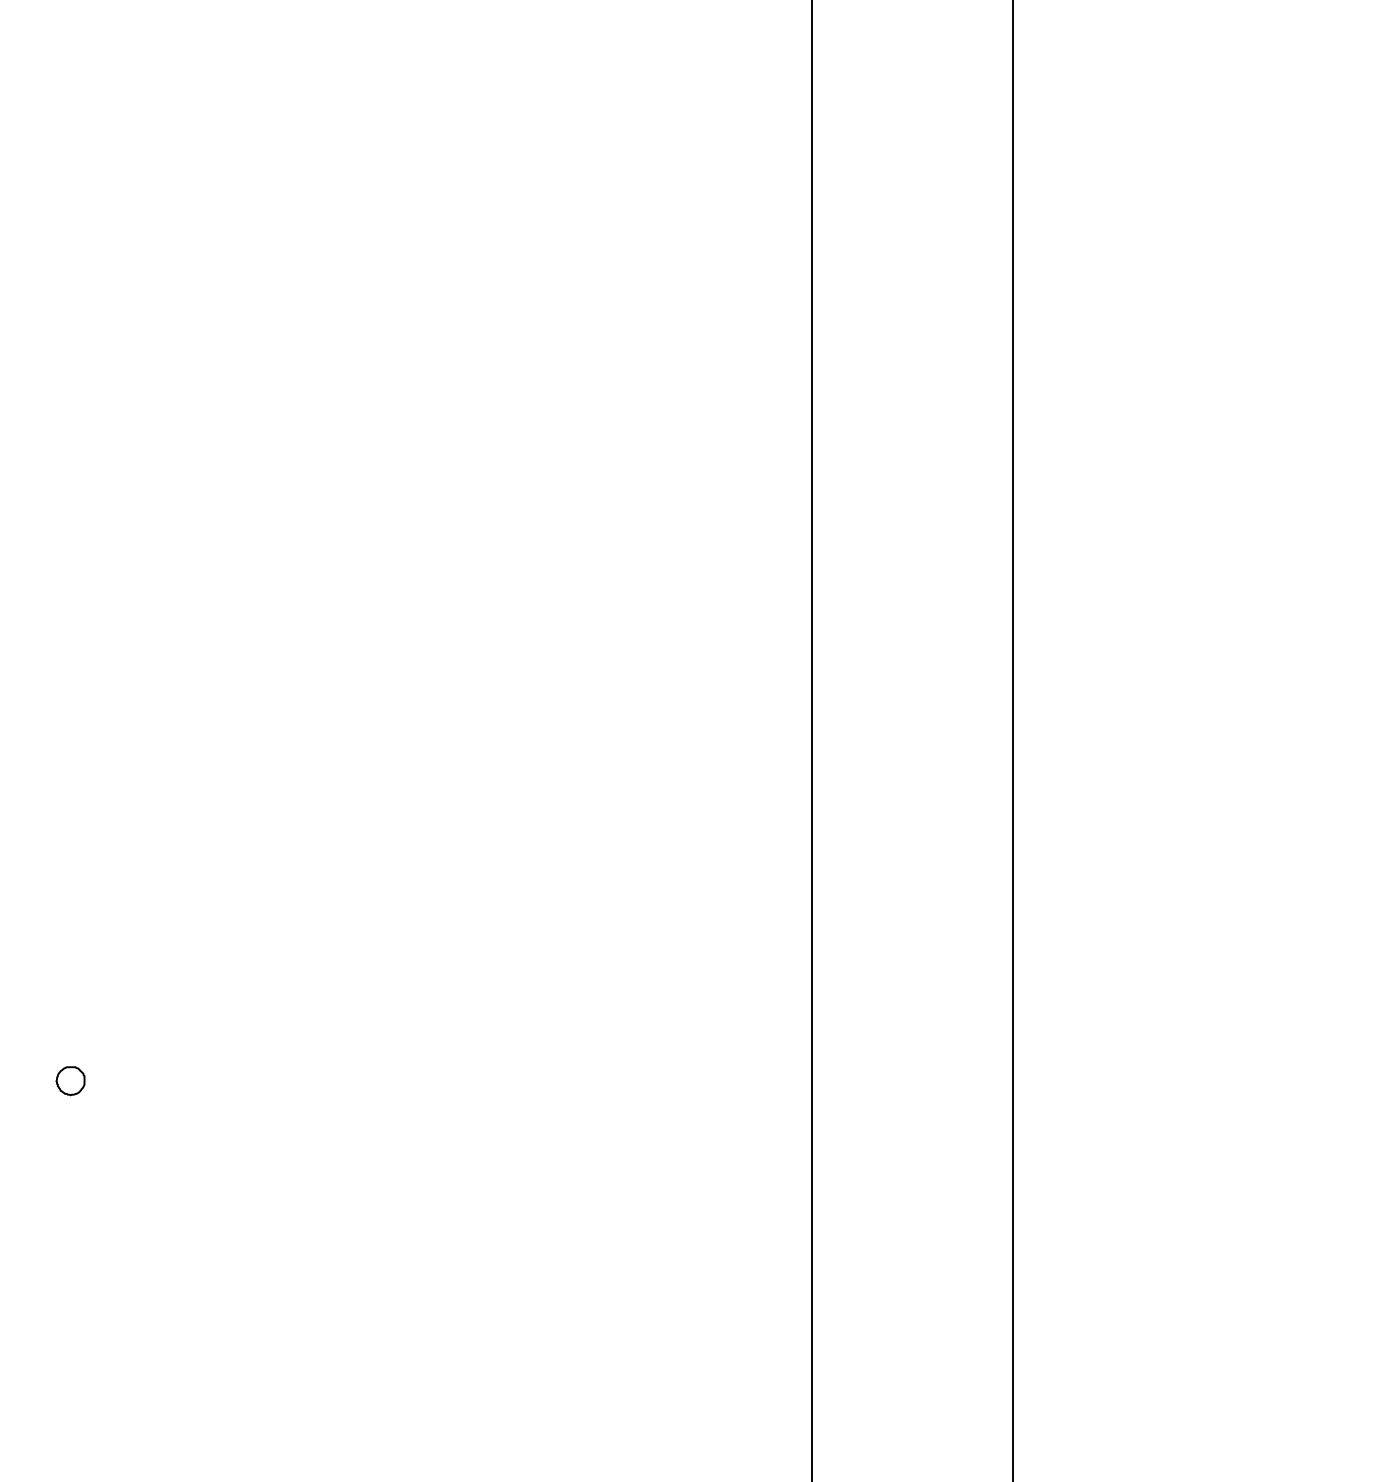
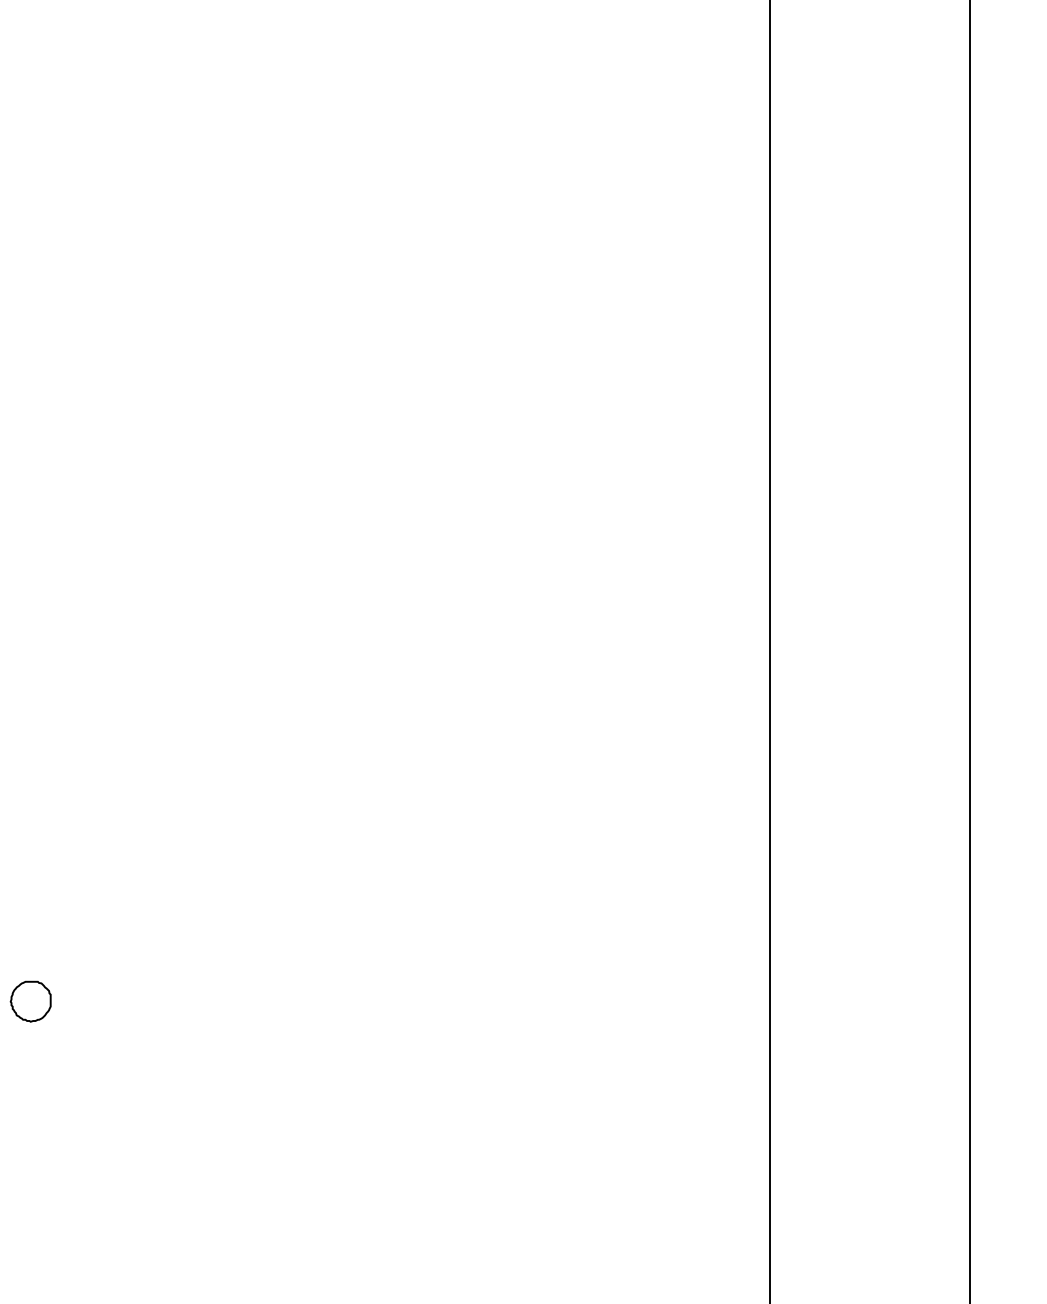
part: (70, 1081) -> (30, 1002), size x1.43

